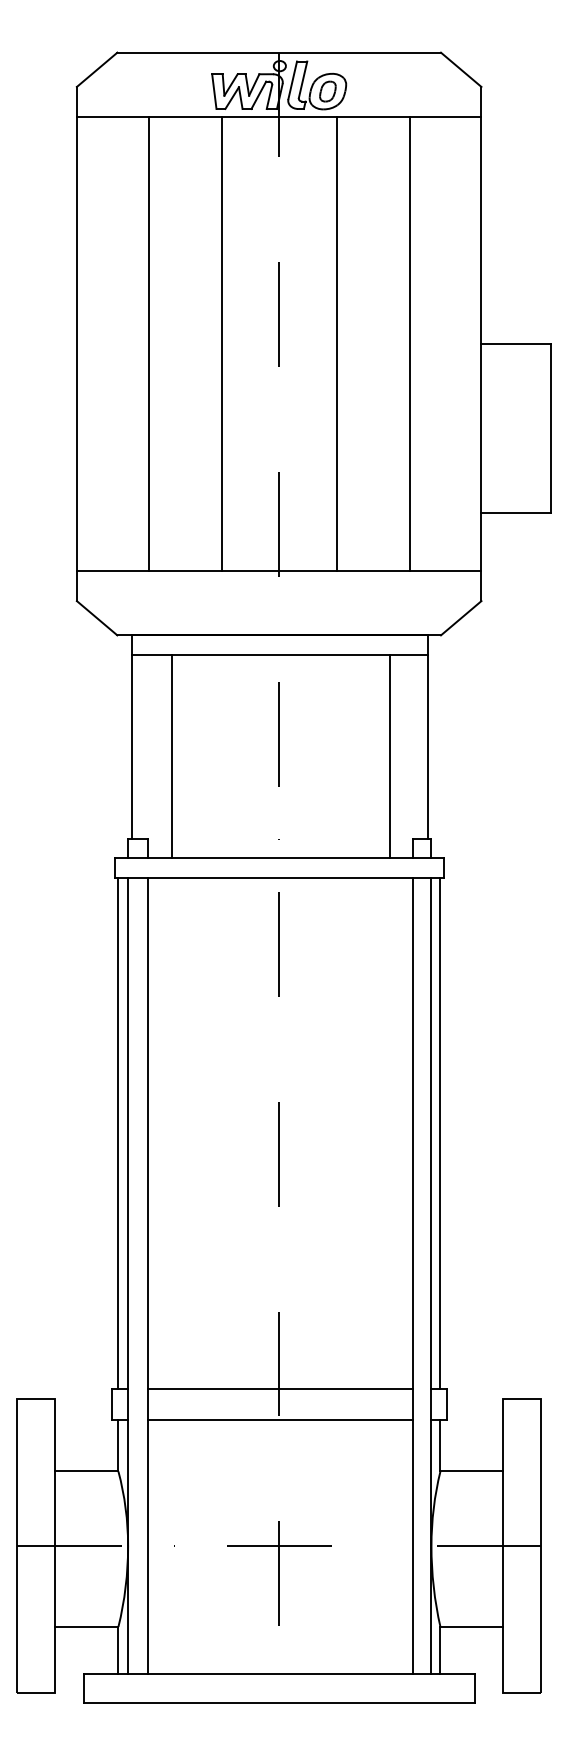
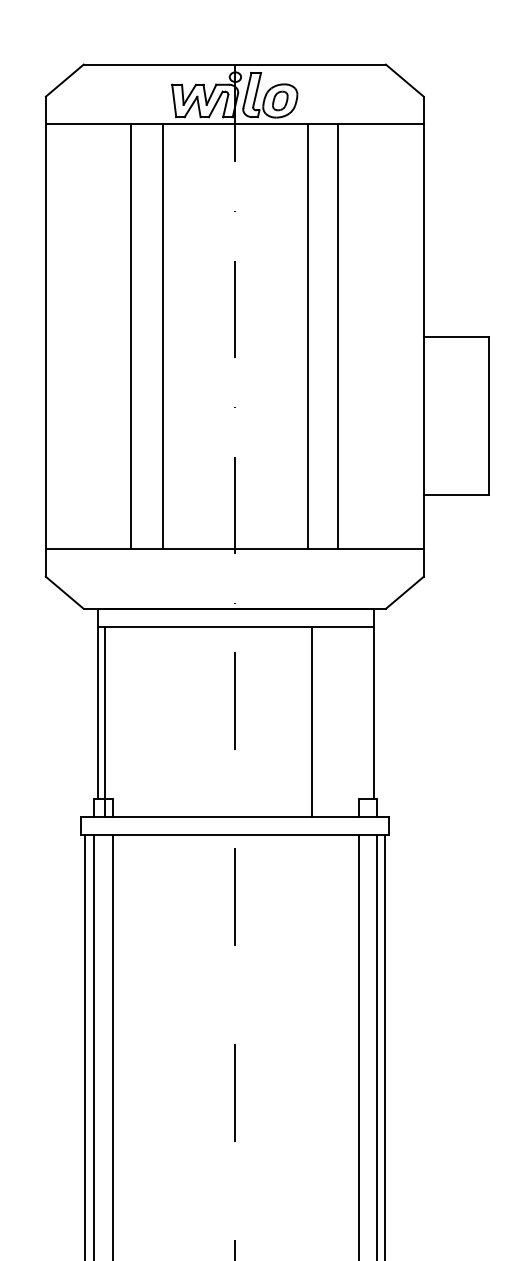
line: (148, 343) -> (130, 336), moved
line: (221, 343) -> (163, 336), moved
line: (336, 343) -> (307, 336), moved
line: (409, 343) -> (337, 336), moved
line: (172, 756) -> (105, 721), moved
line: (390, 756) -> (312, 721), moved

